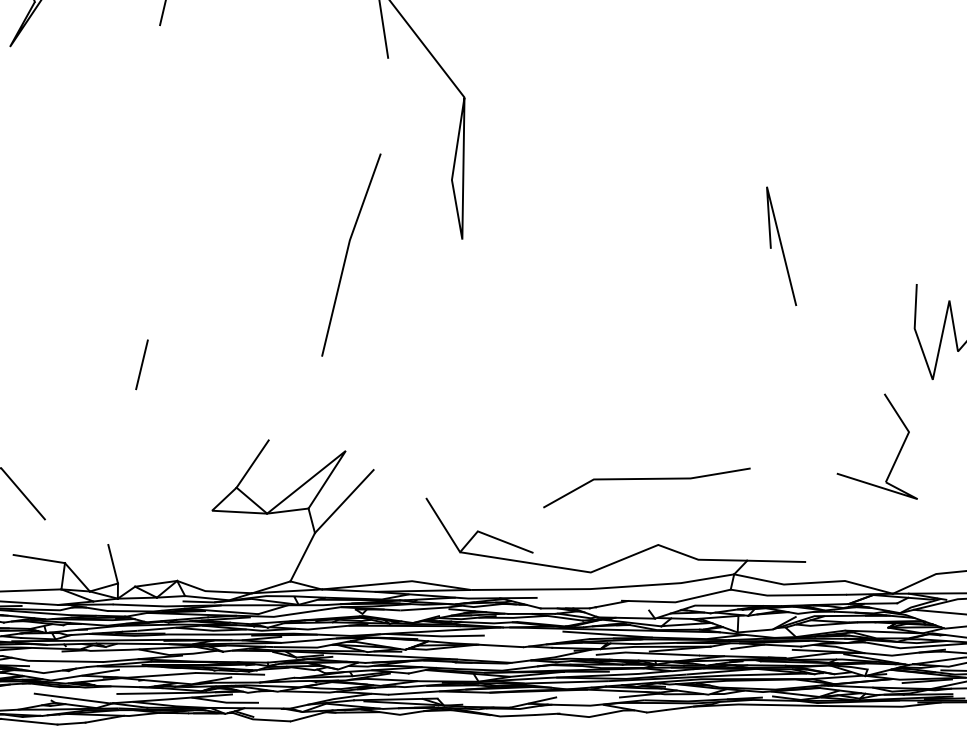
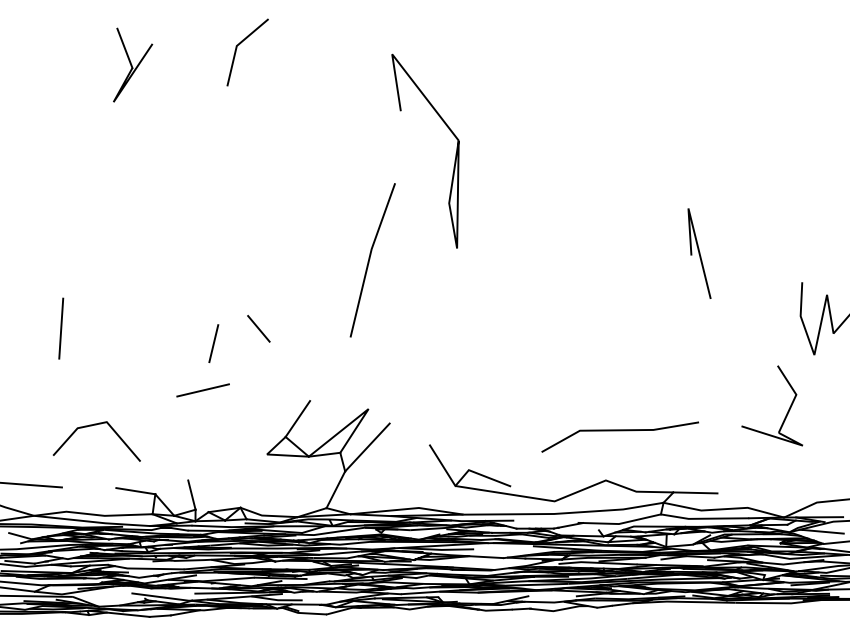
line: (200, 344) -> (258, 328), added
line: (127, 426) -> (202, 390), added
line: (645, 480) -> (619, 431), moved

